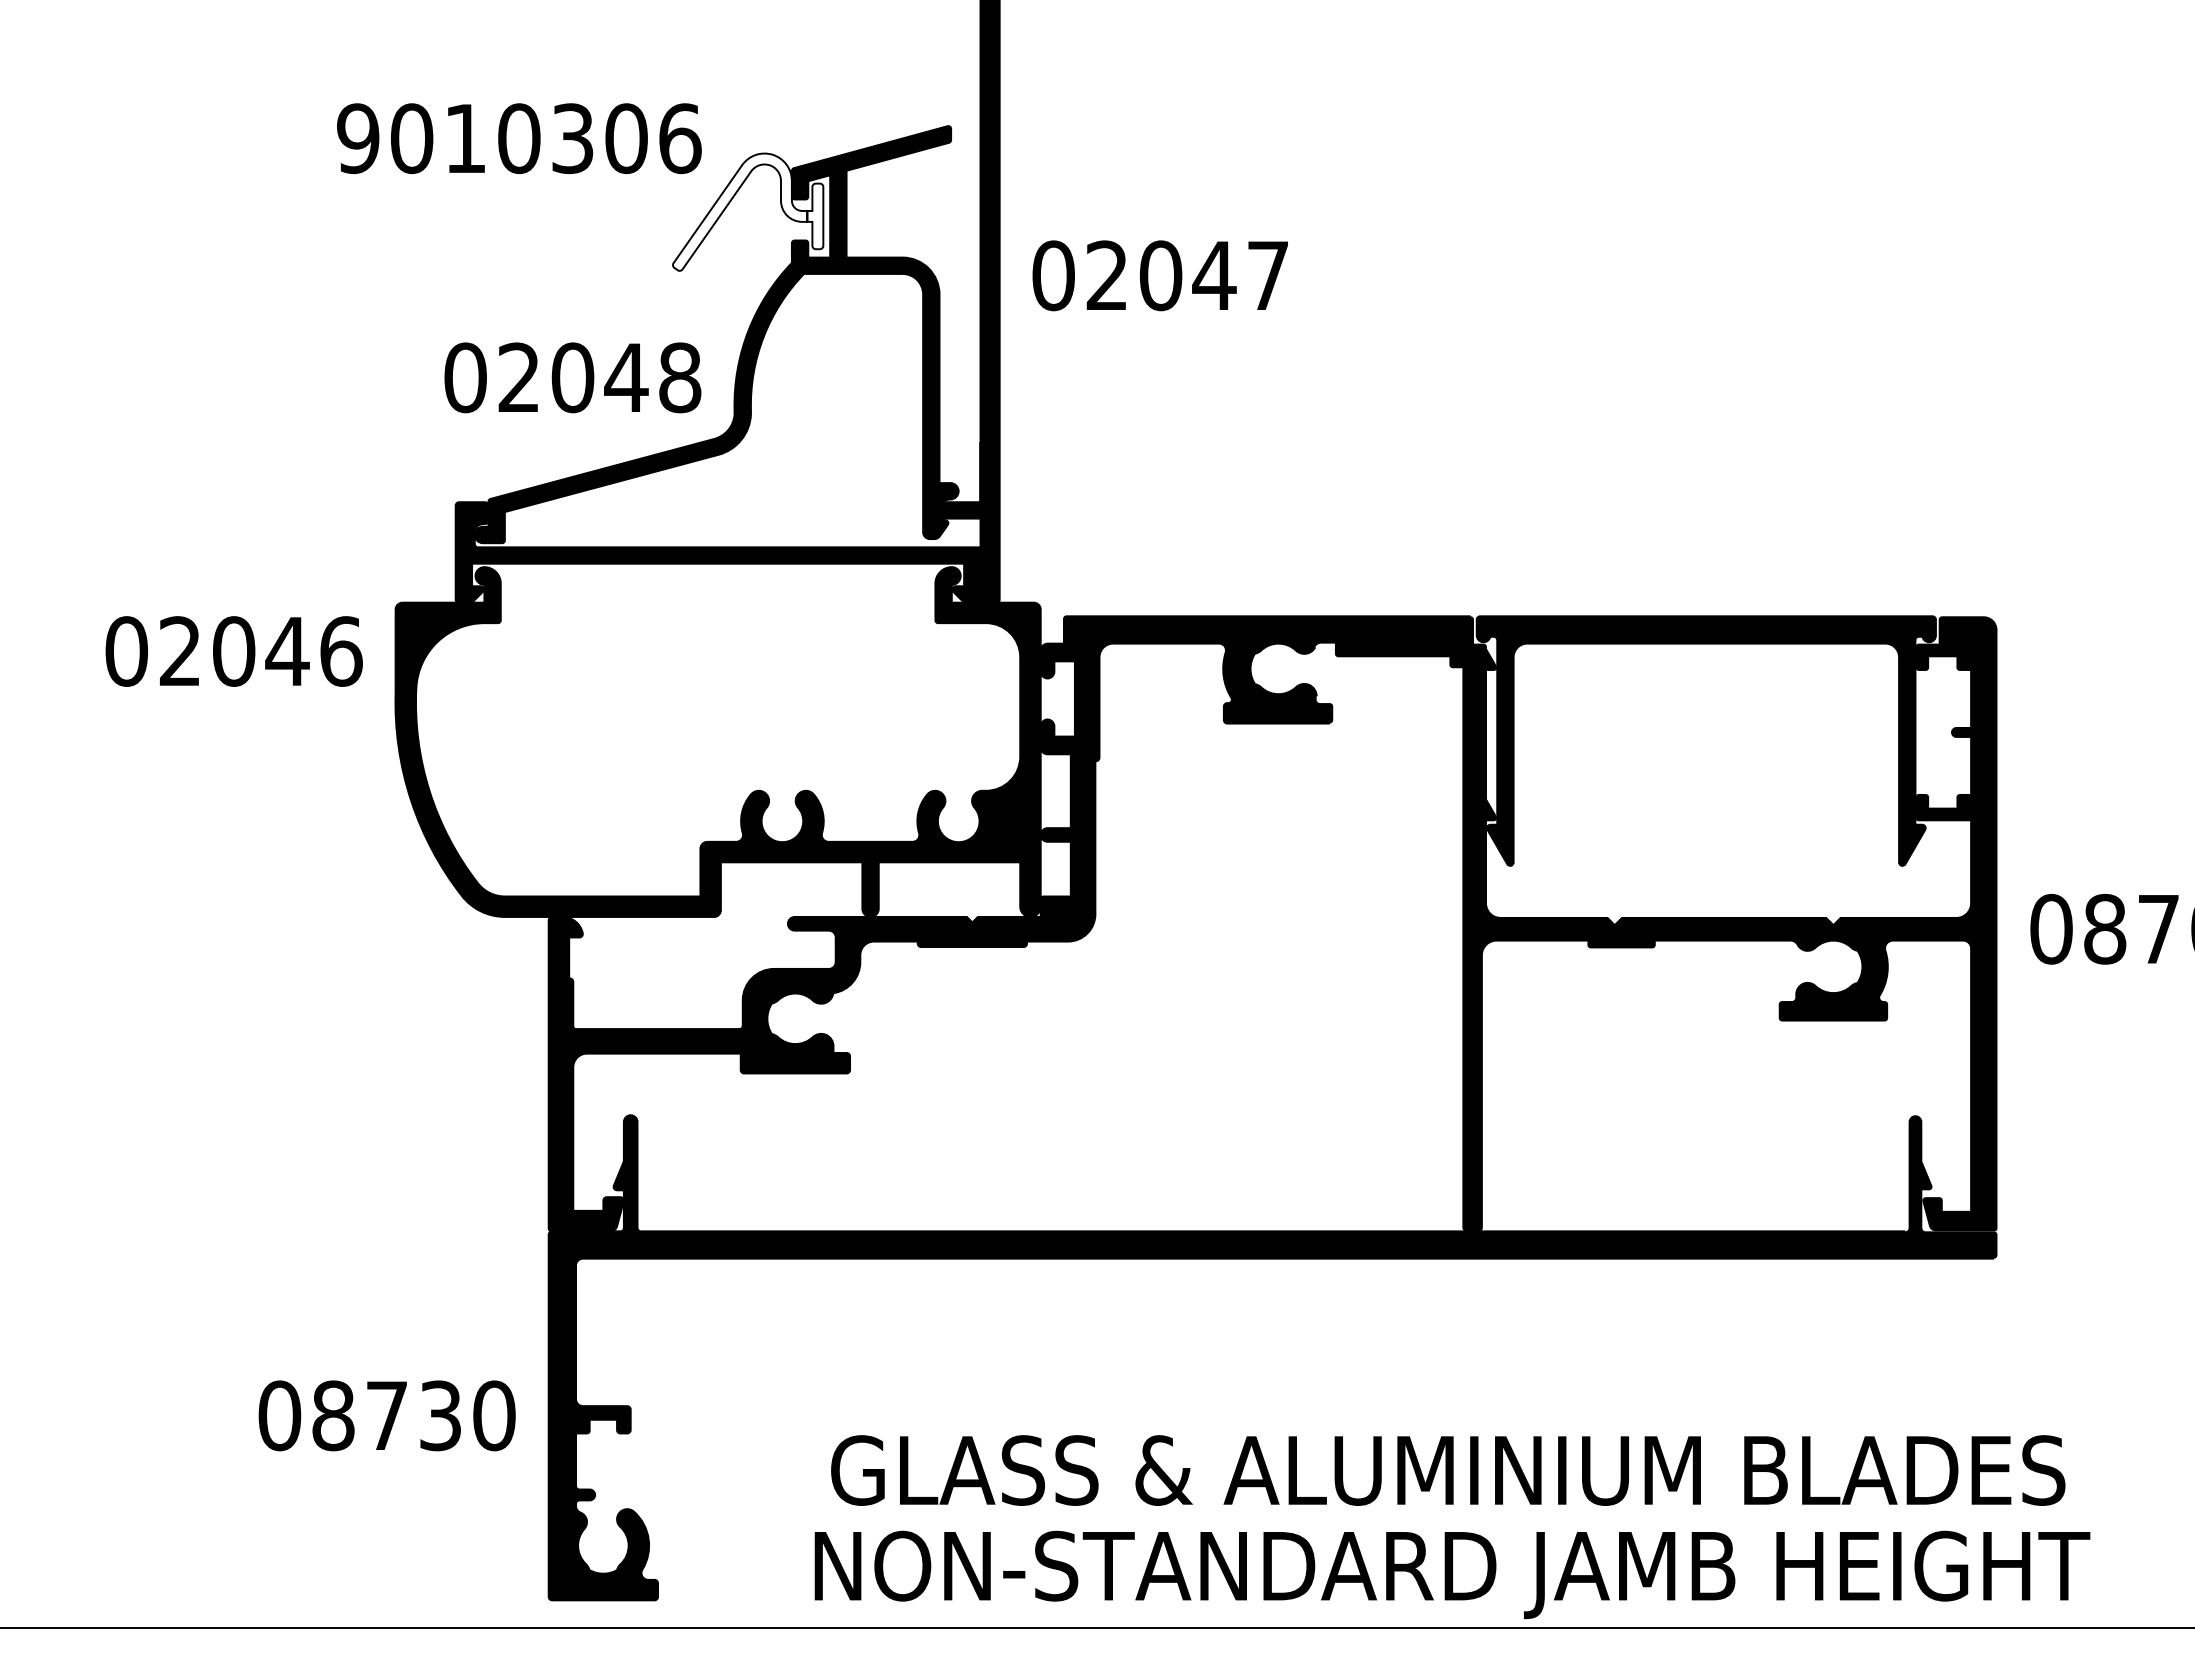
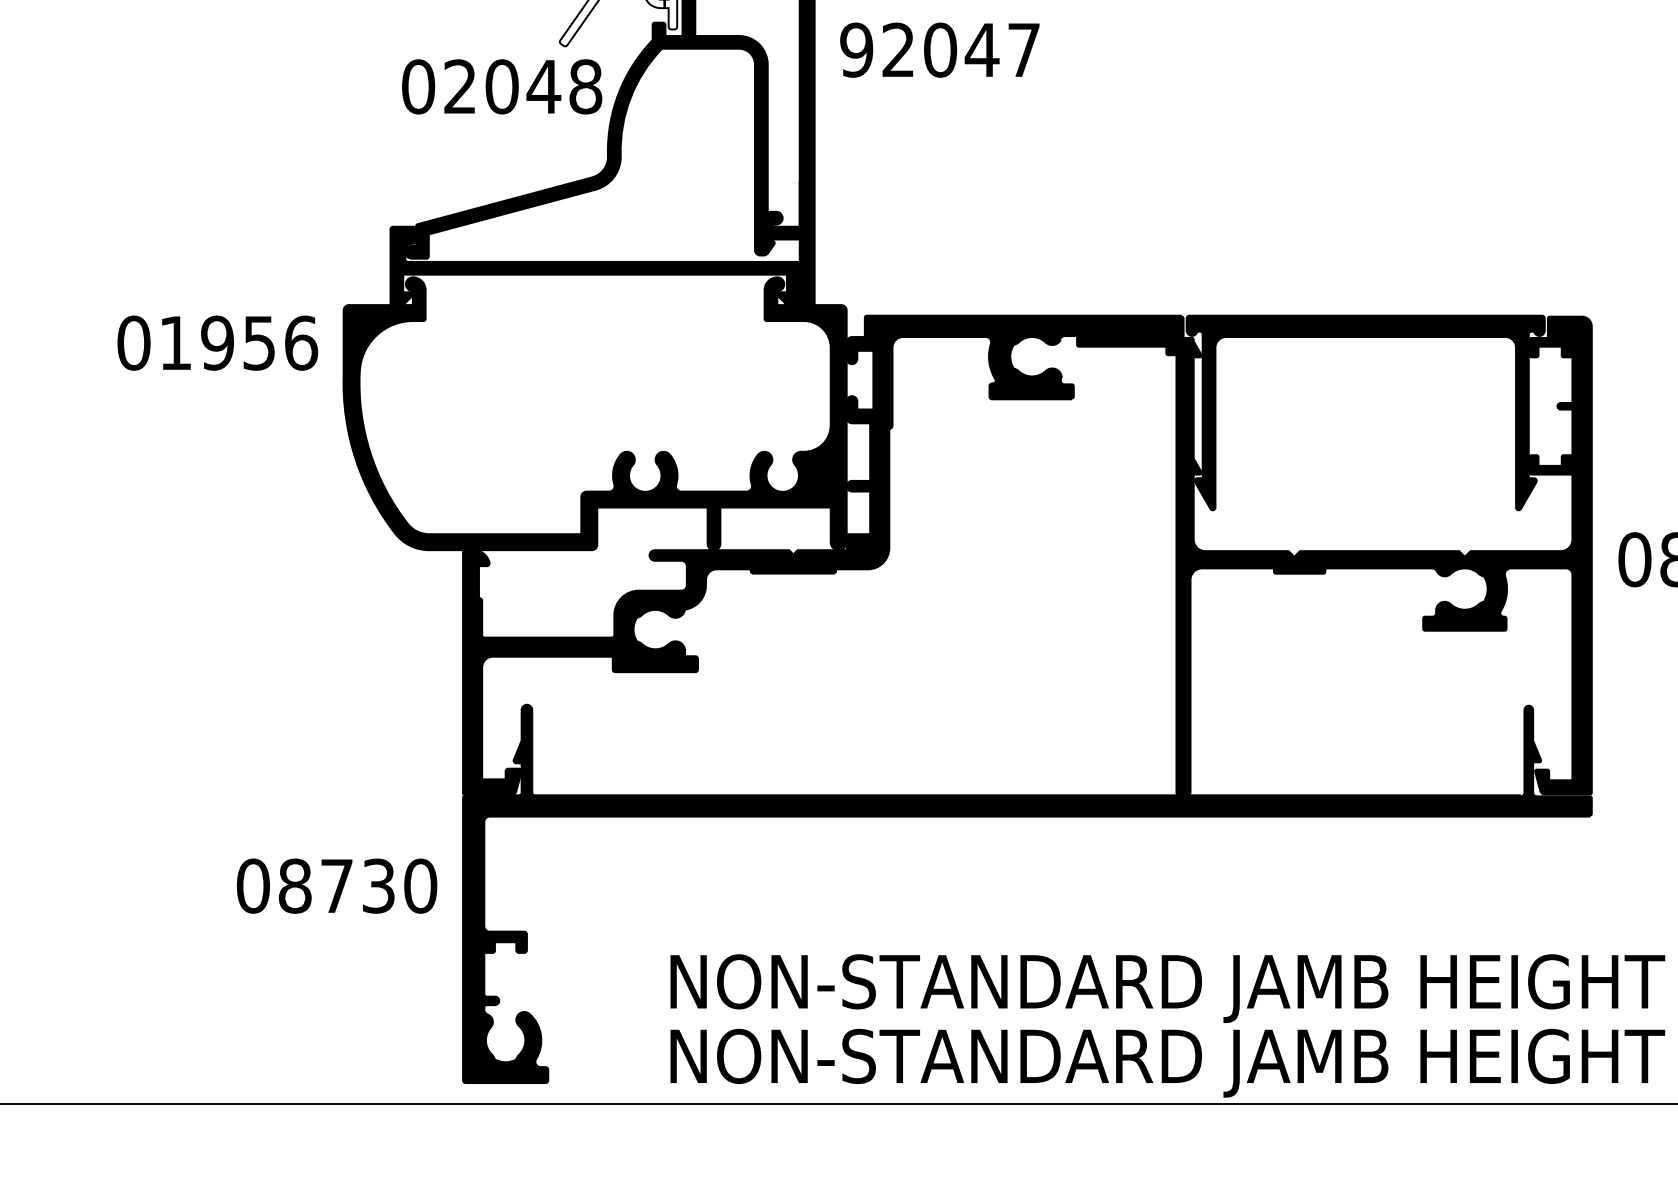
text: (1053, 275) -> (856, 49), 02047 -> 92047
text: (572, 377) -> (501, 86), moved
text: (234, 651) -> (217, 343), 02046 -> 01956
text: (386, 1415) -> (336, 885), moved
text: (1452, 1479) -> (1167, 988), GLASS & ALUMINIUM BLADES -> NON-STANDARD JAMB HEIGHT

